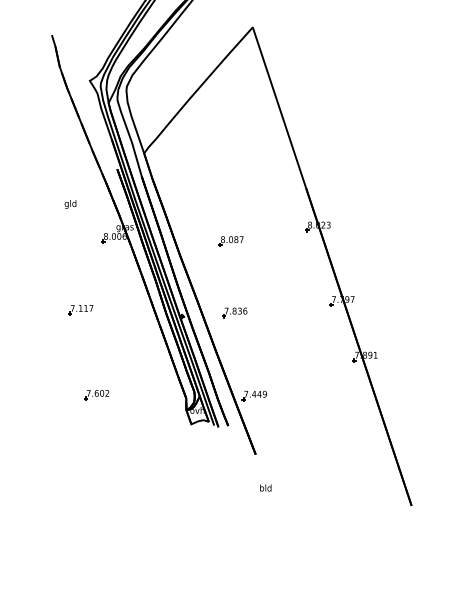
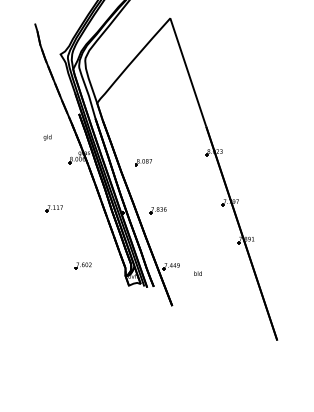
part: (230, 241) -> (143, 162), moved
part: (95, 394) -> (82, 265), moved
text: (264, 487) -> (197, 273), moved

